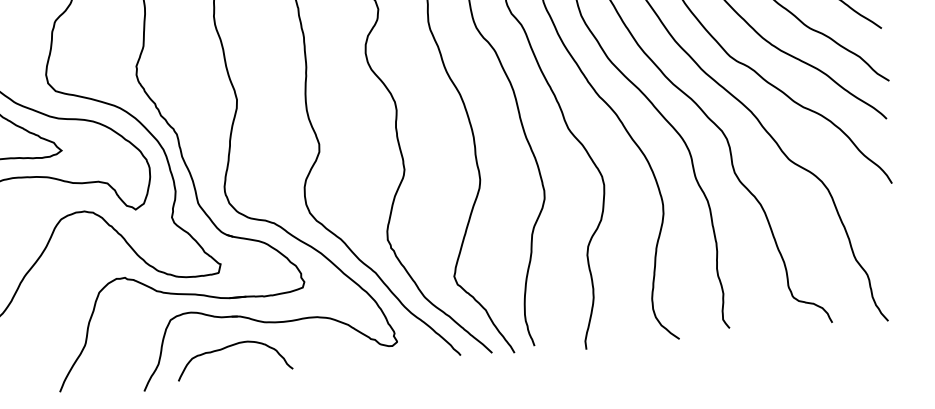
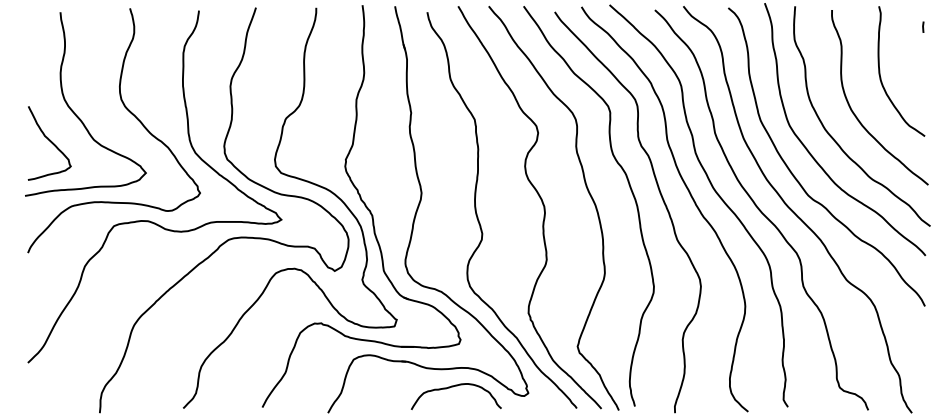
curve: (229, 347) -> (453, 387), moved

